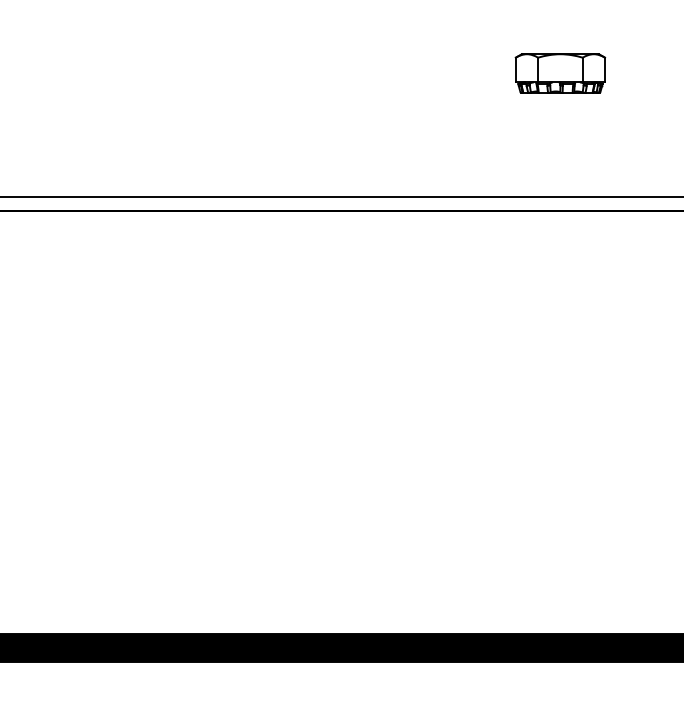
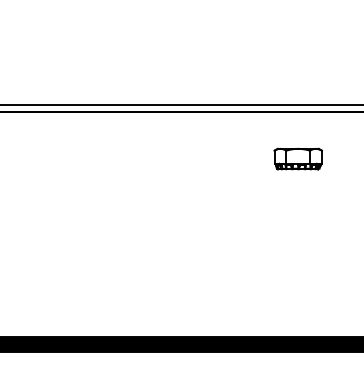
part: (559, 72) -> (297, 158), moved

